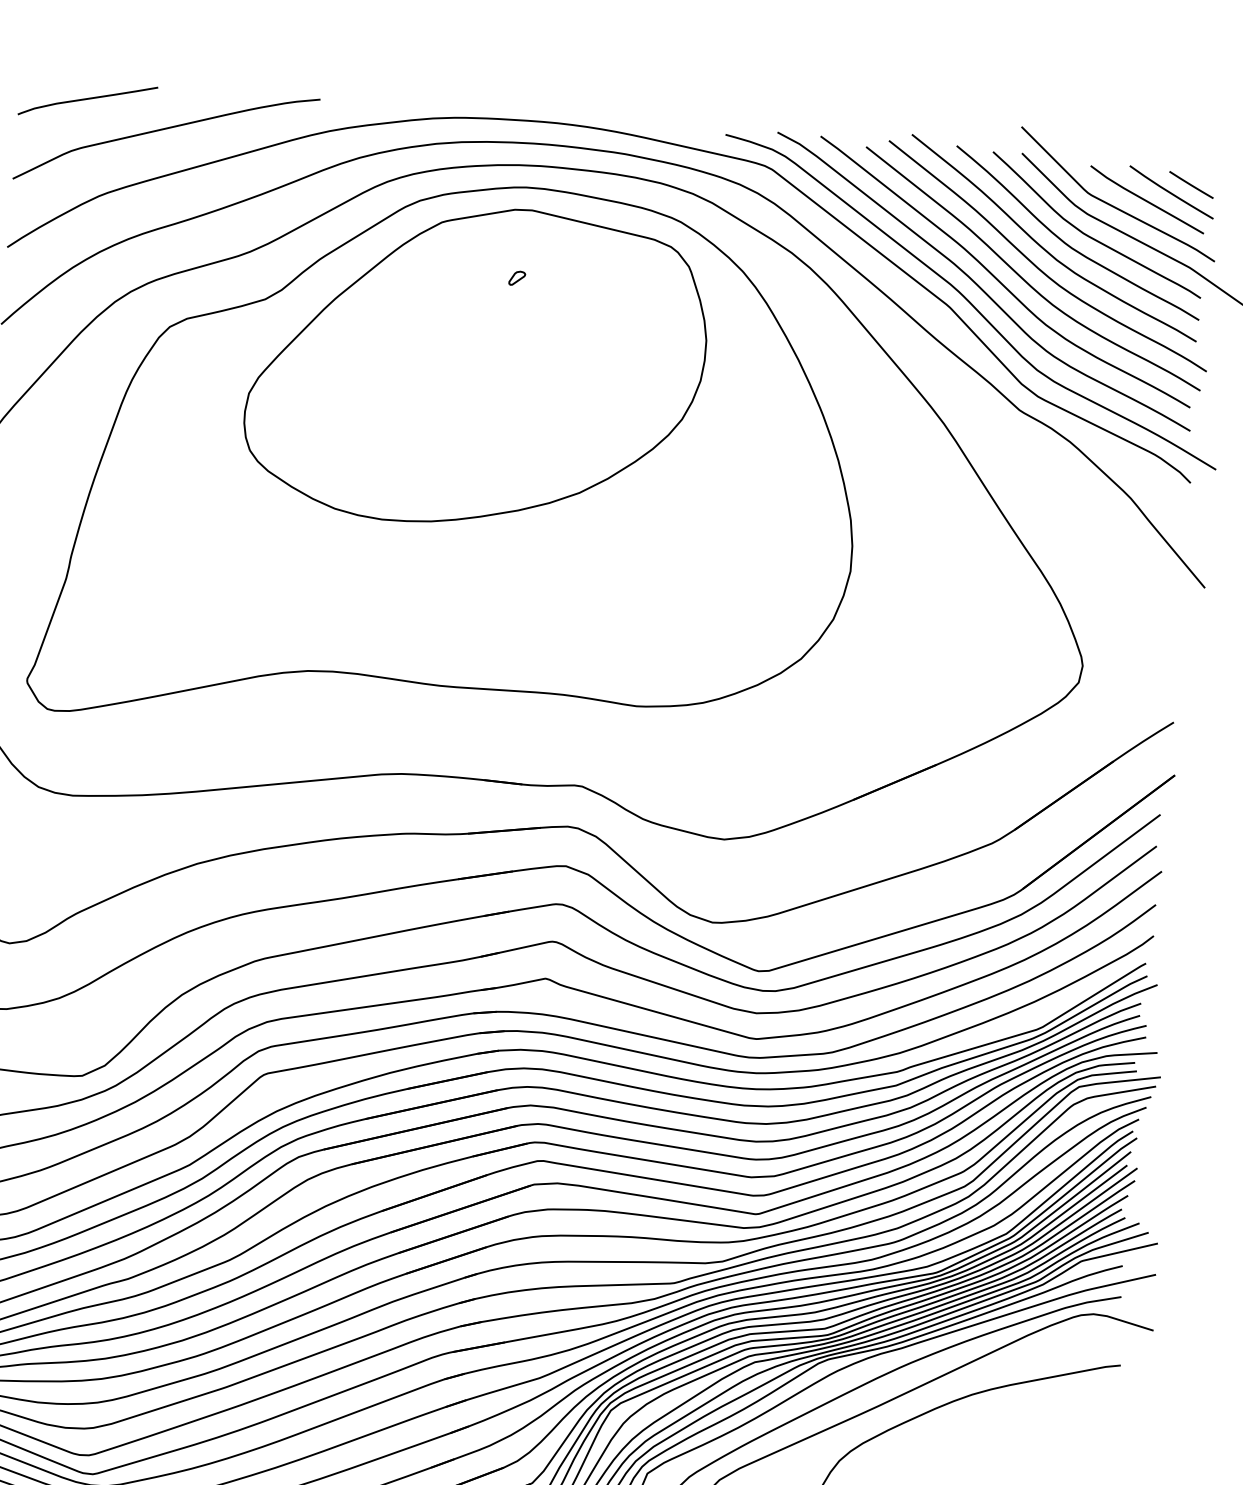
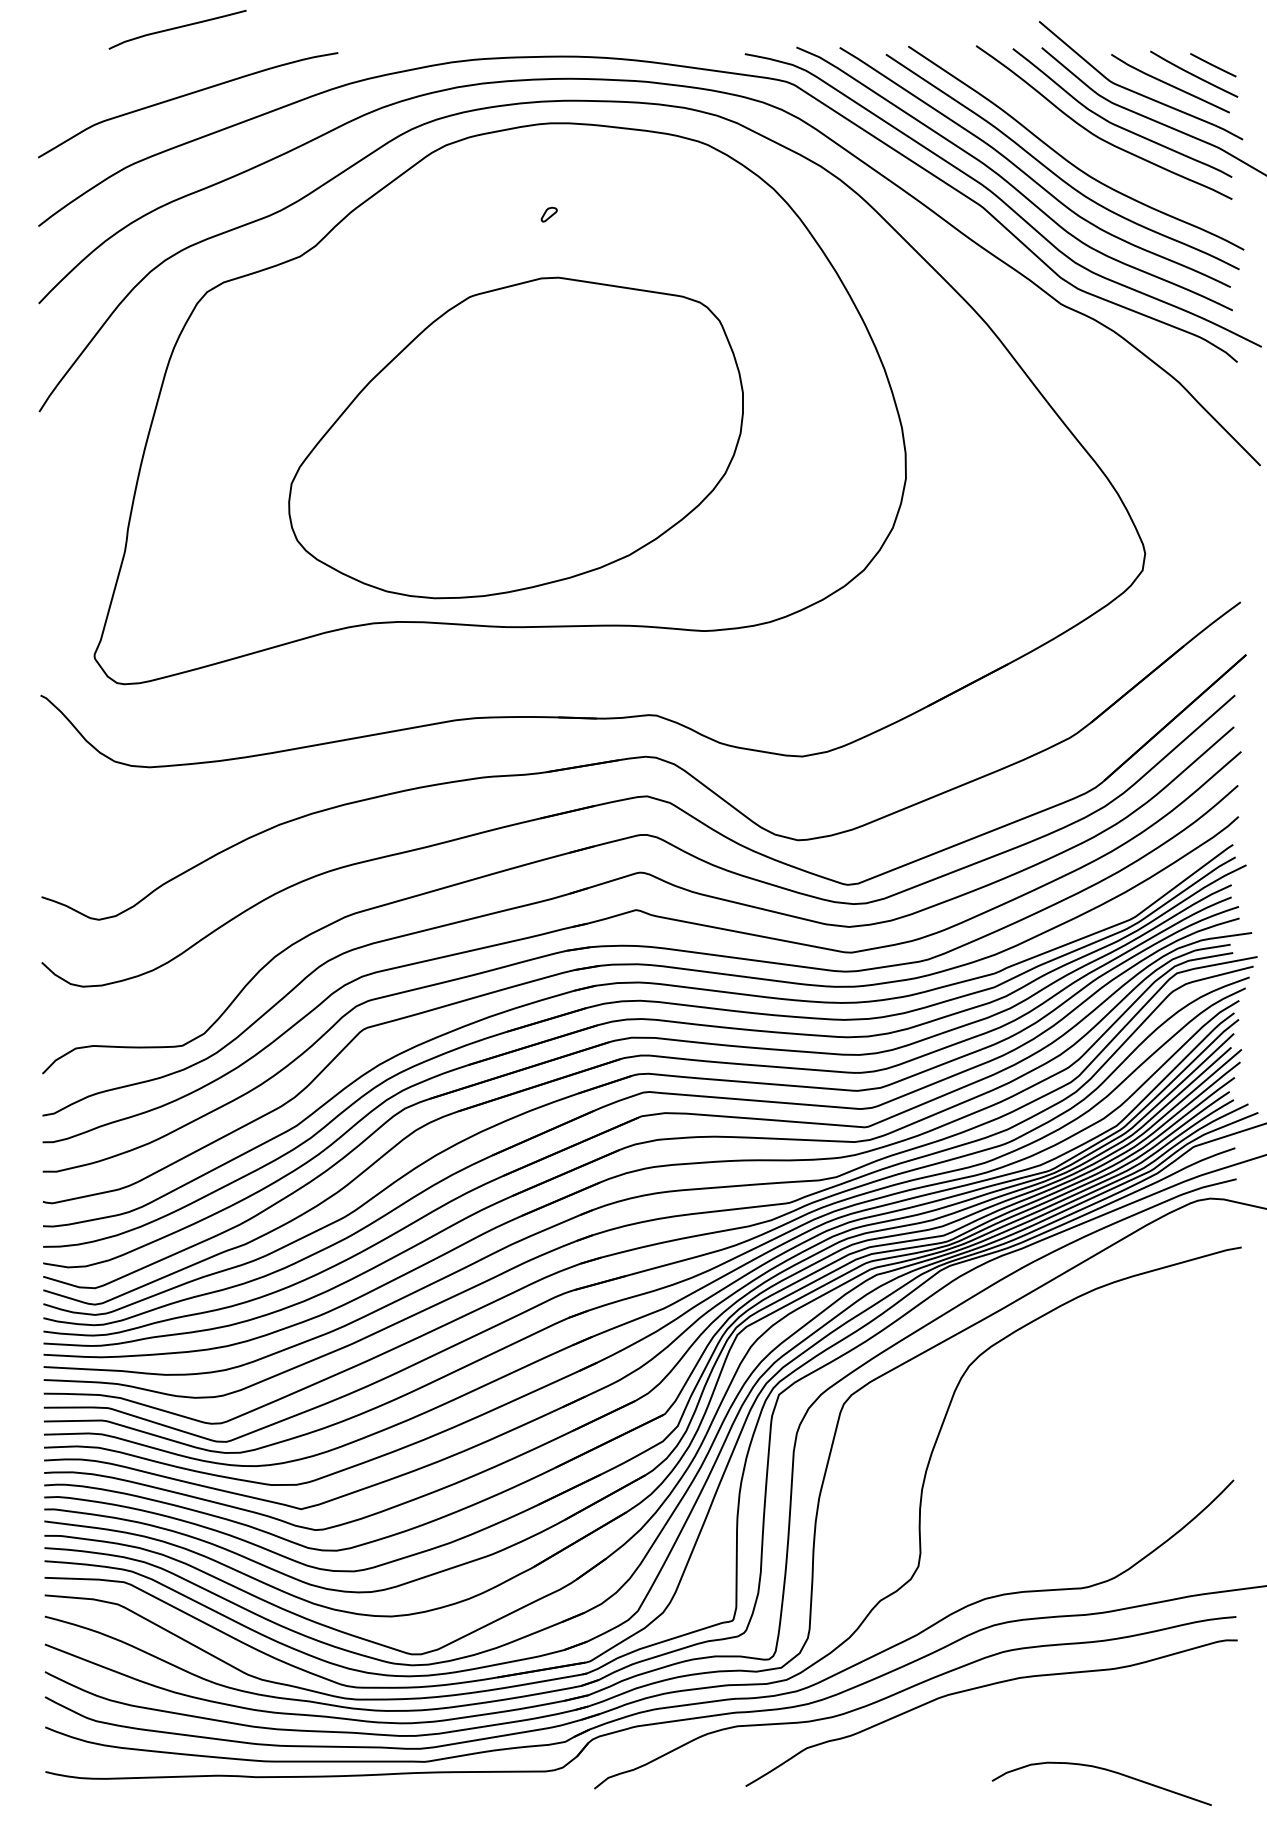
curve: (87, 99) -> (177, 28), moved
curve: (1044, 248) -> (1072, 140), removed
part: (475, 366) -> (515, 437), moved

